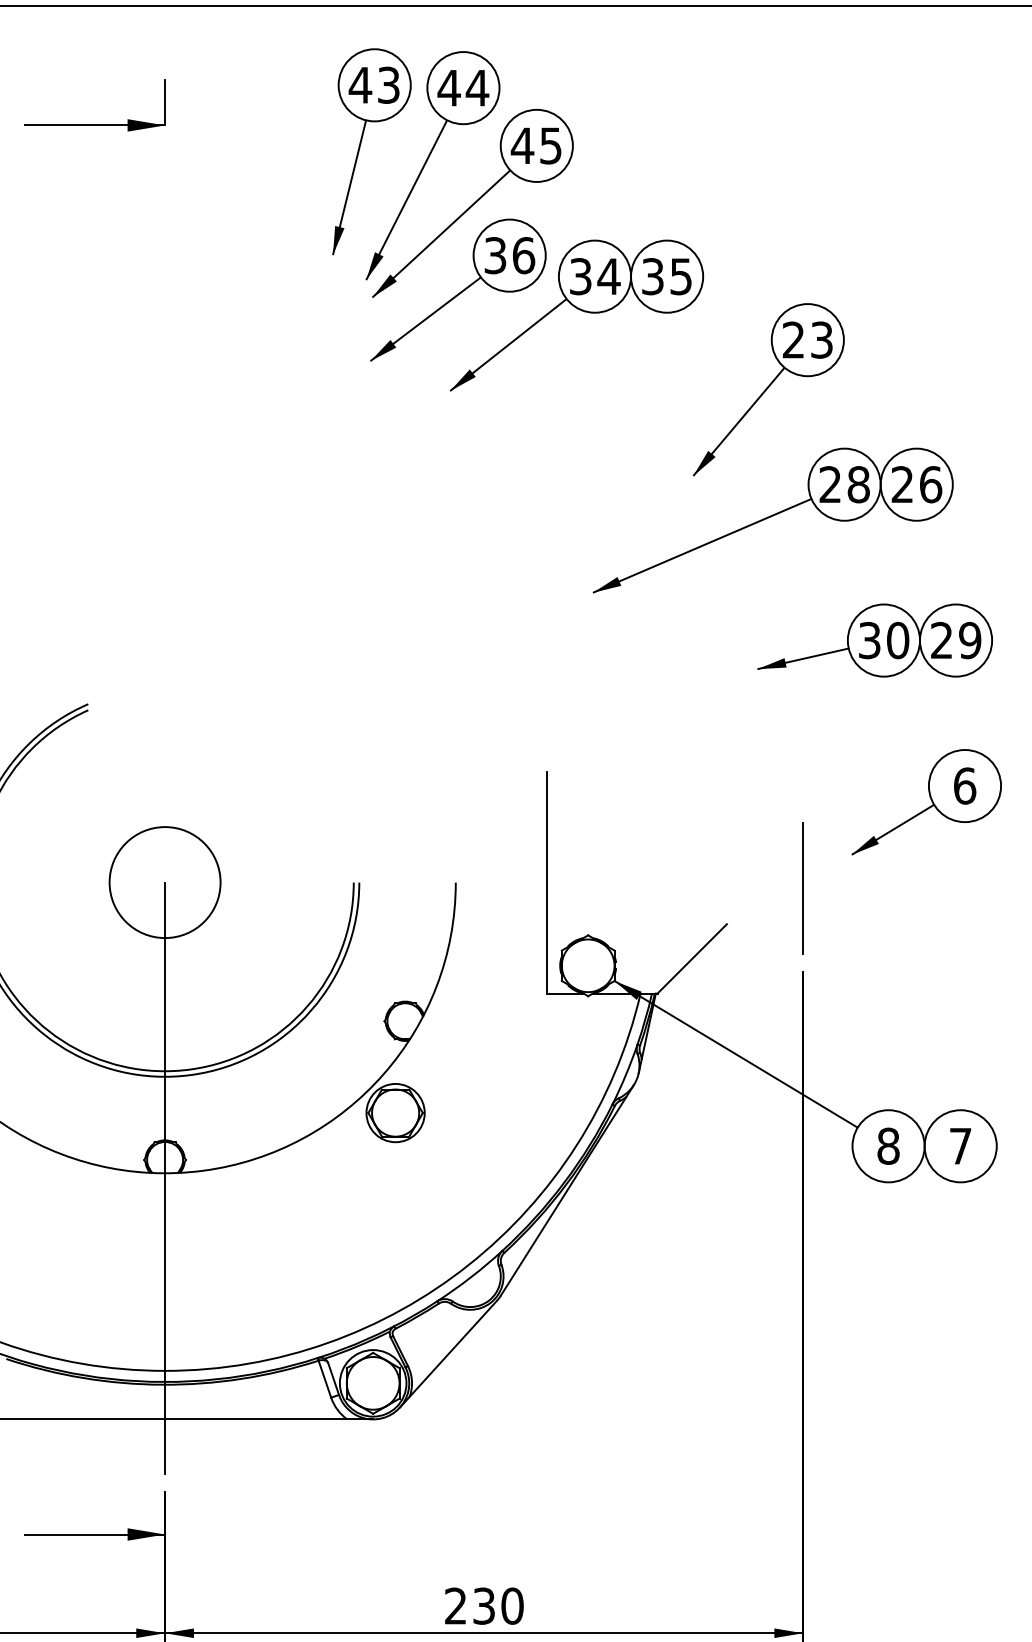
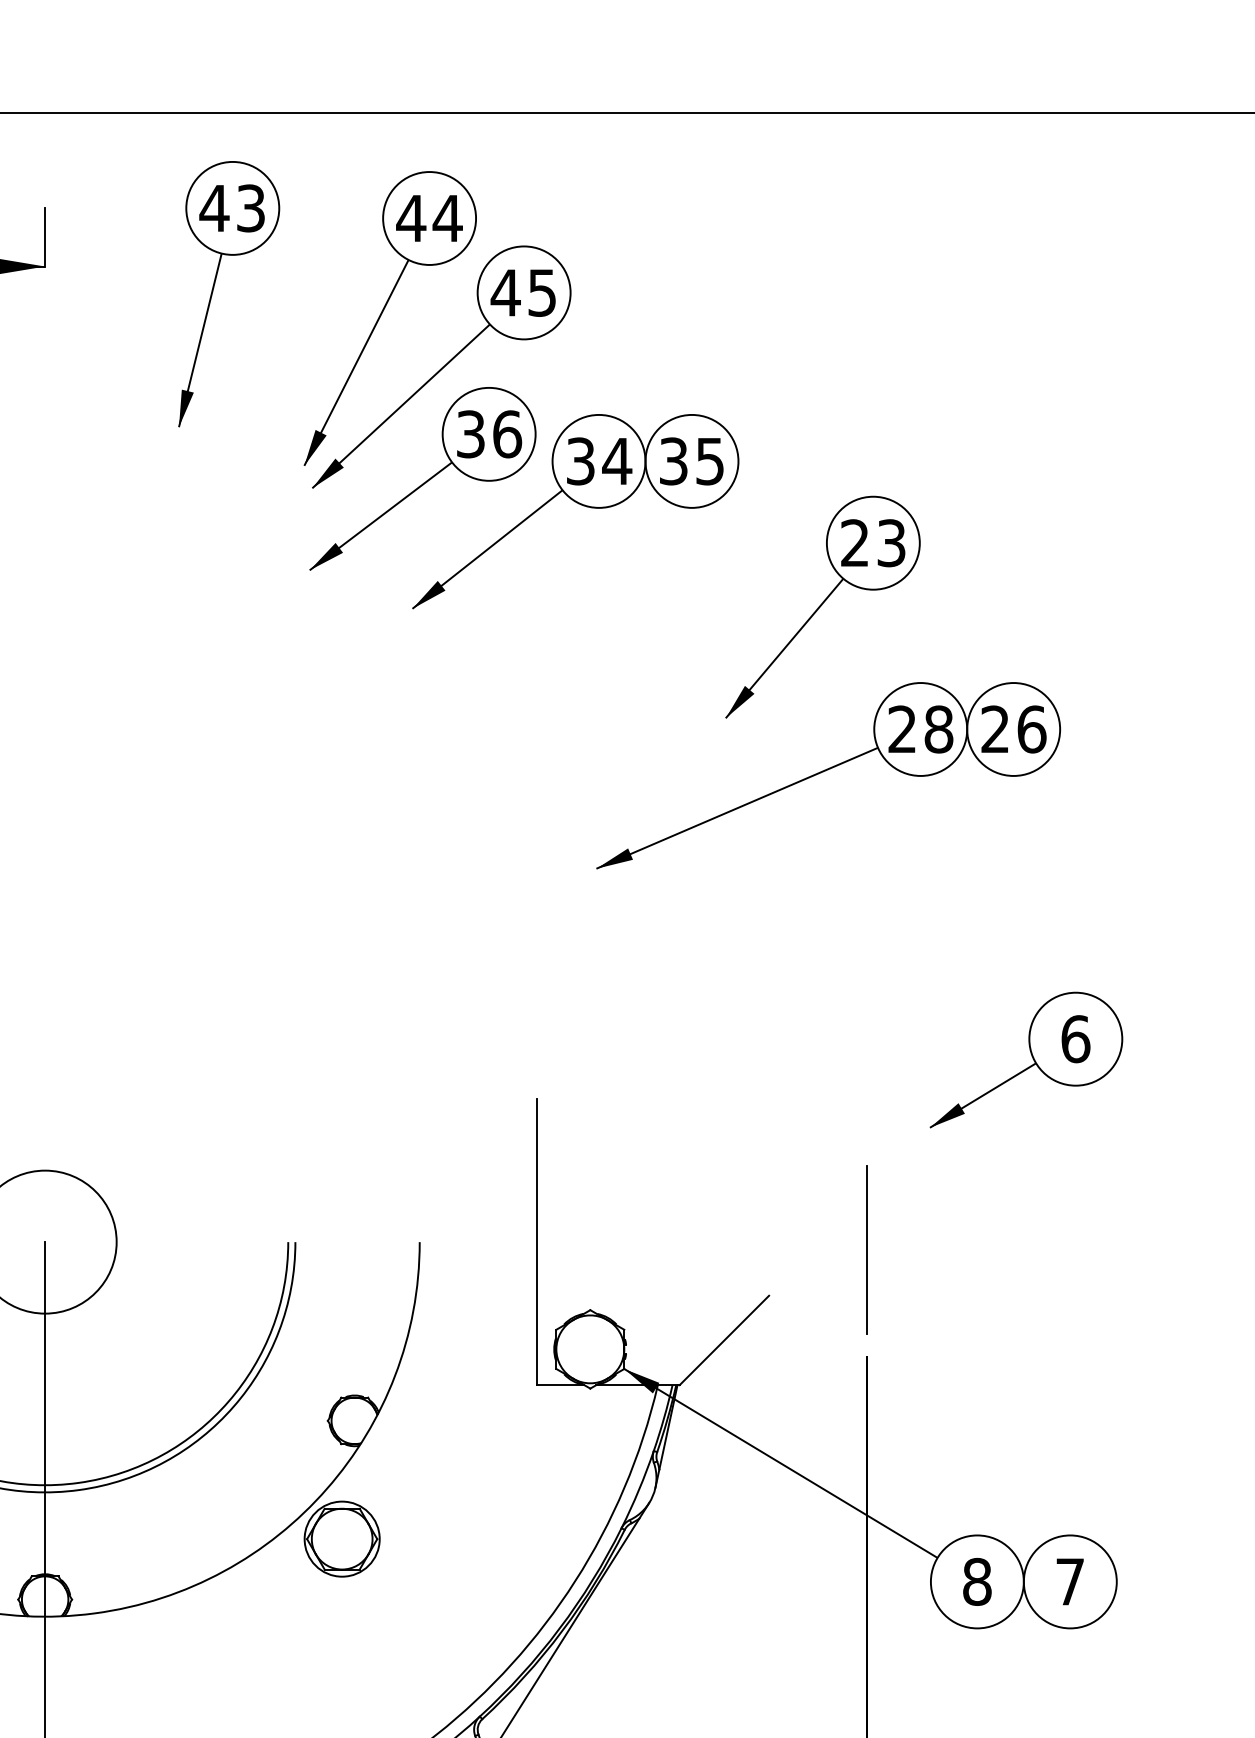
part: (360, 148) -> (214, 289), moved
part: (874, 640) -> (959, 930), removed
part: (926, 802) -> (1026, 1060), moved

